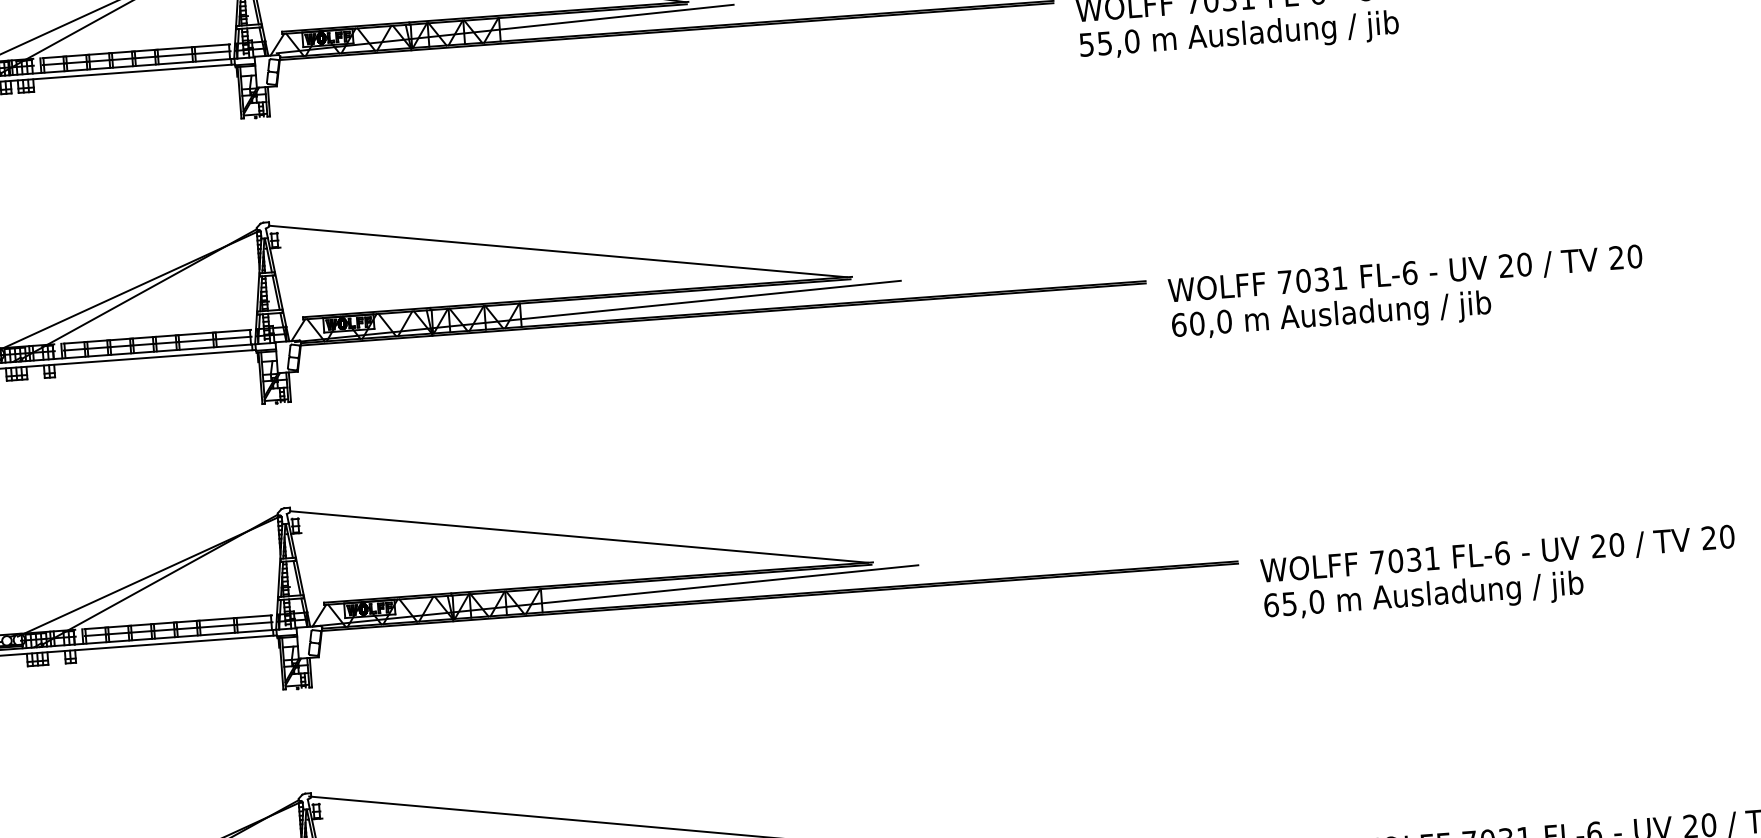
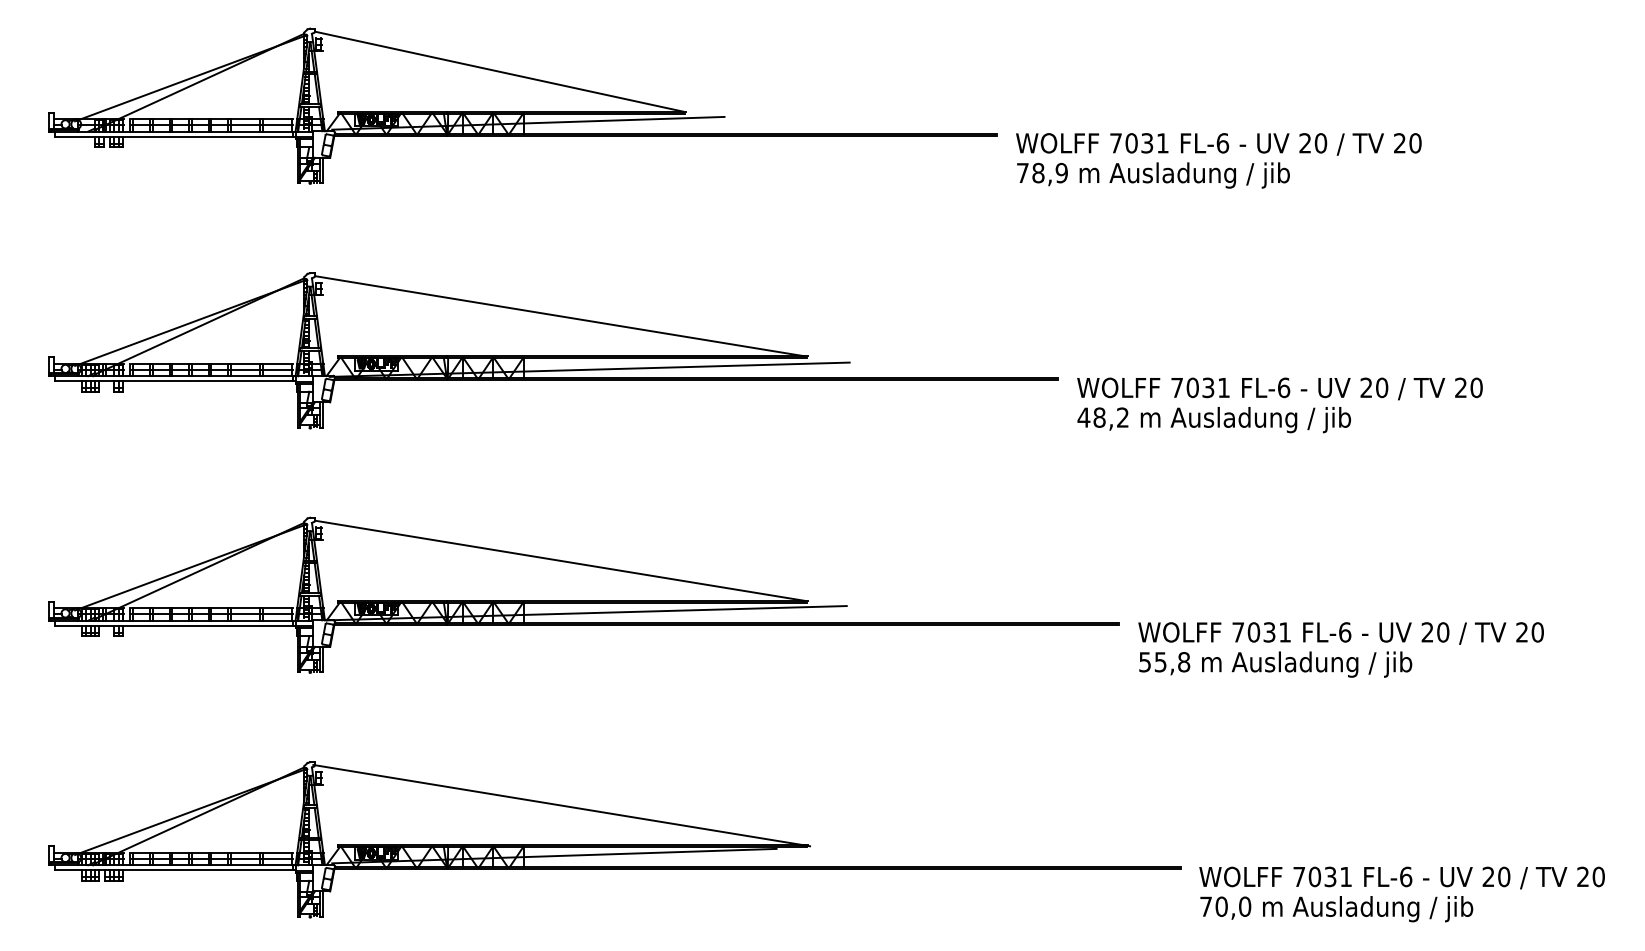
text: (1109, 42) -> (1042, 172), 55,0 -> 78,9
text: (1201, 323) -> (1103, 417), 60,0 -> 48,2
text: (1294, 603) -> (1164, 662), 65,0 -> 55,8

